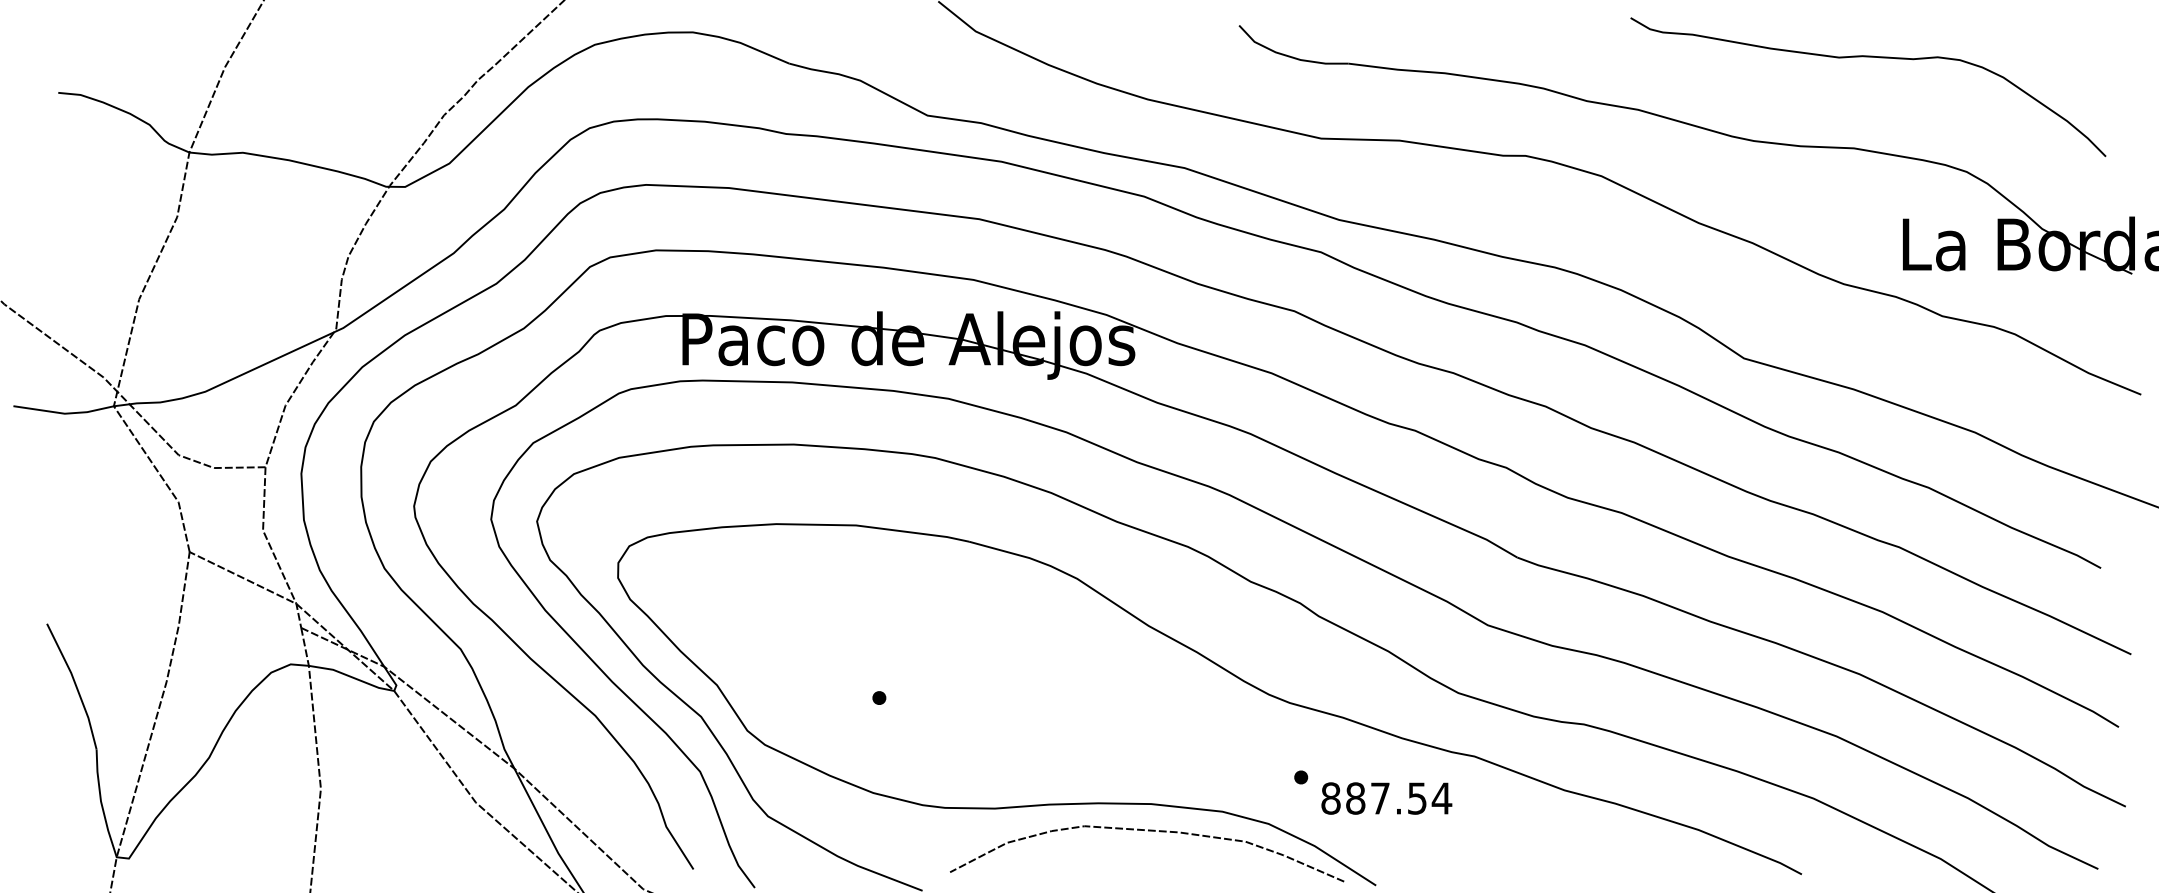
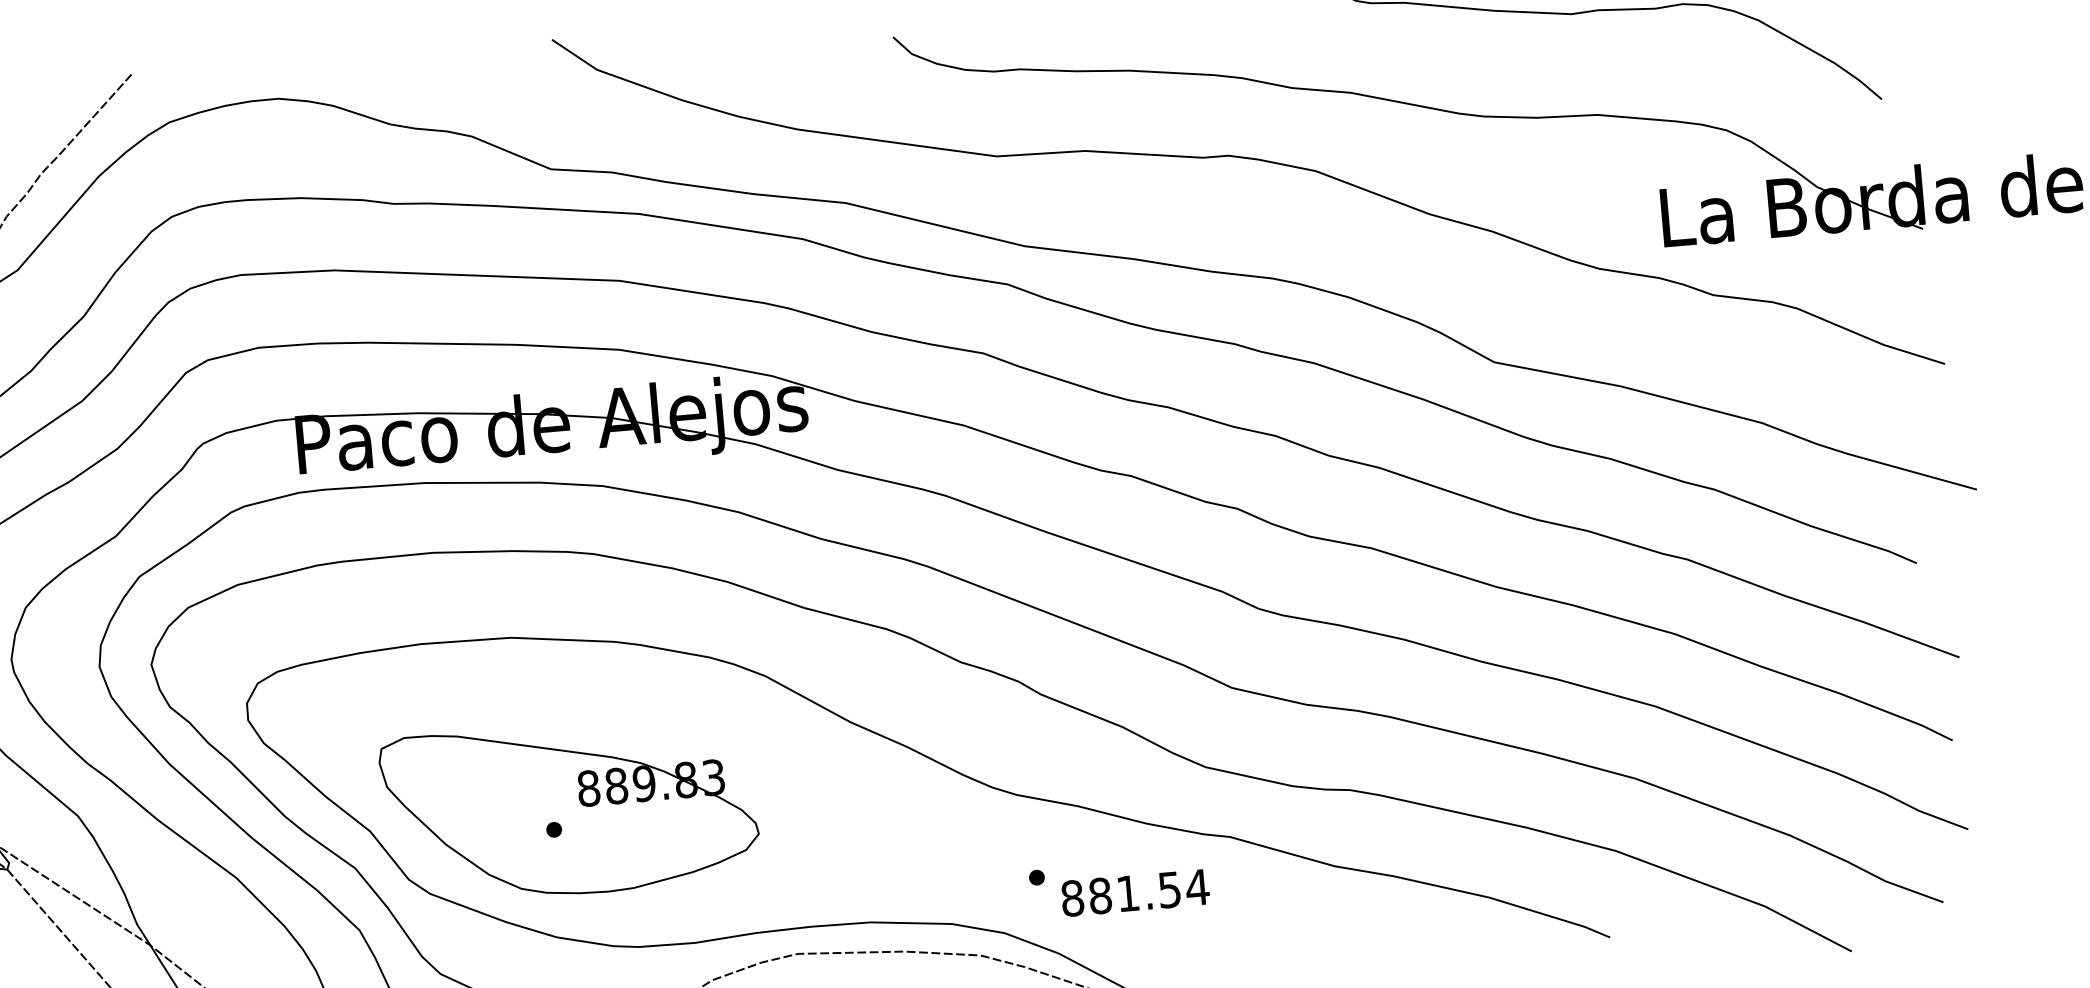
part: (894, 680) -> (569, 808), added
text: (1380, 798) -> (1128, 893), 887.54 -> 881.54

